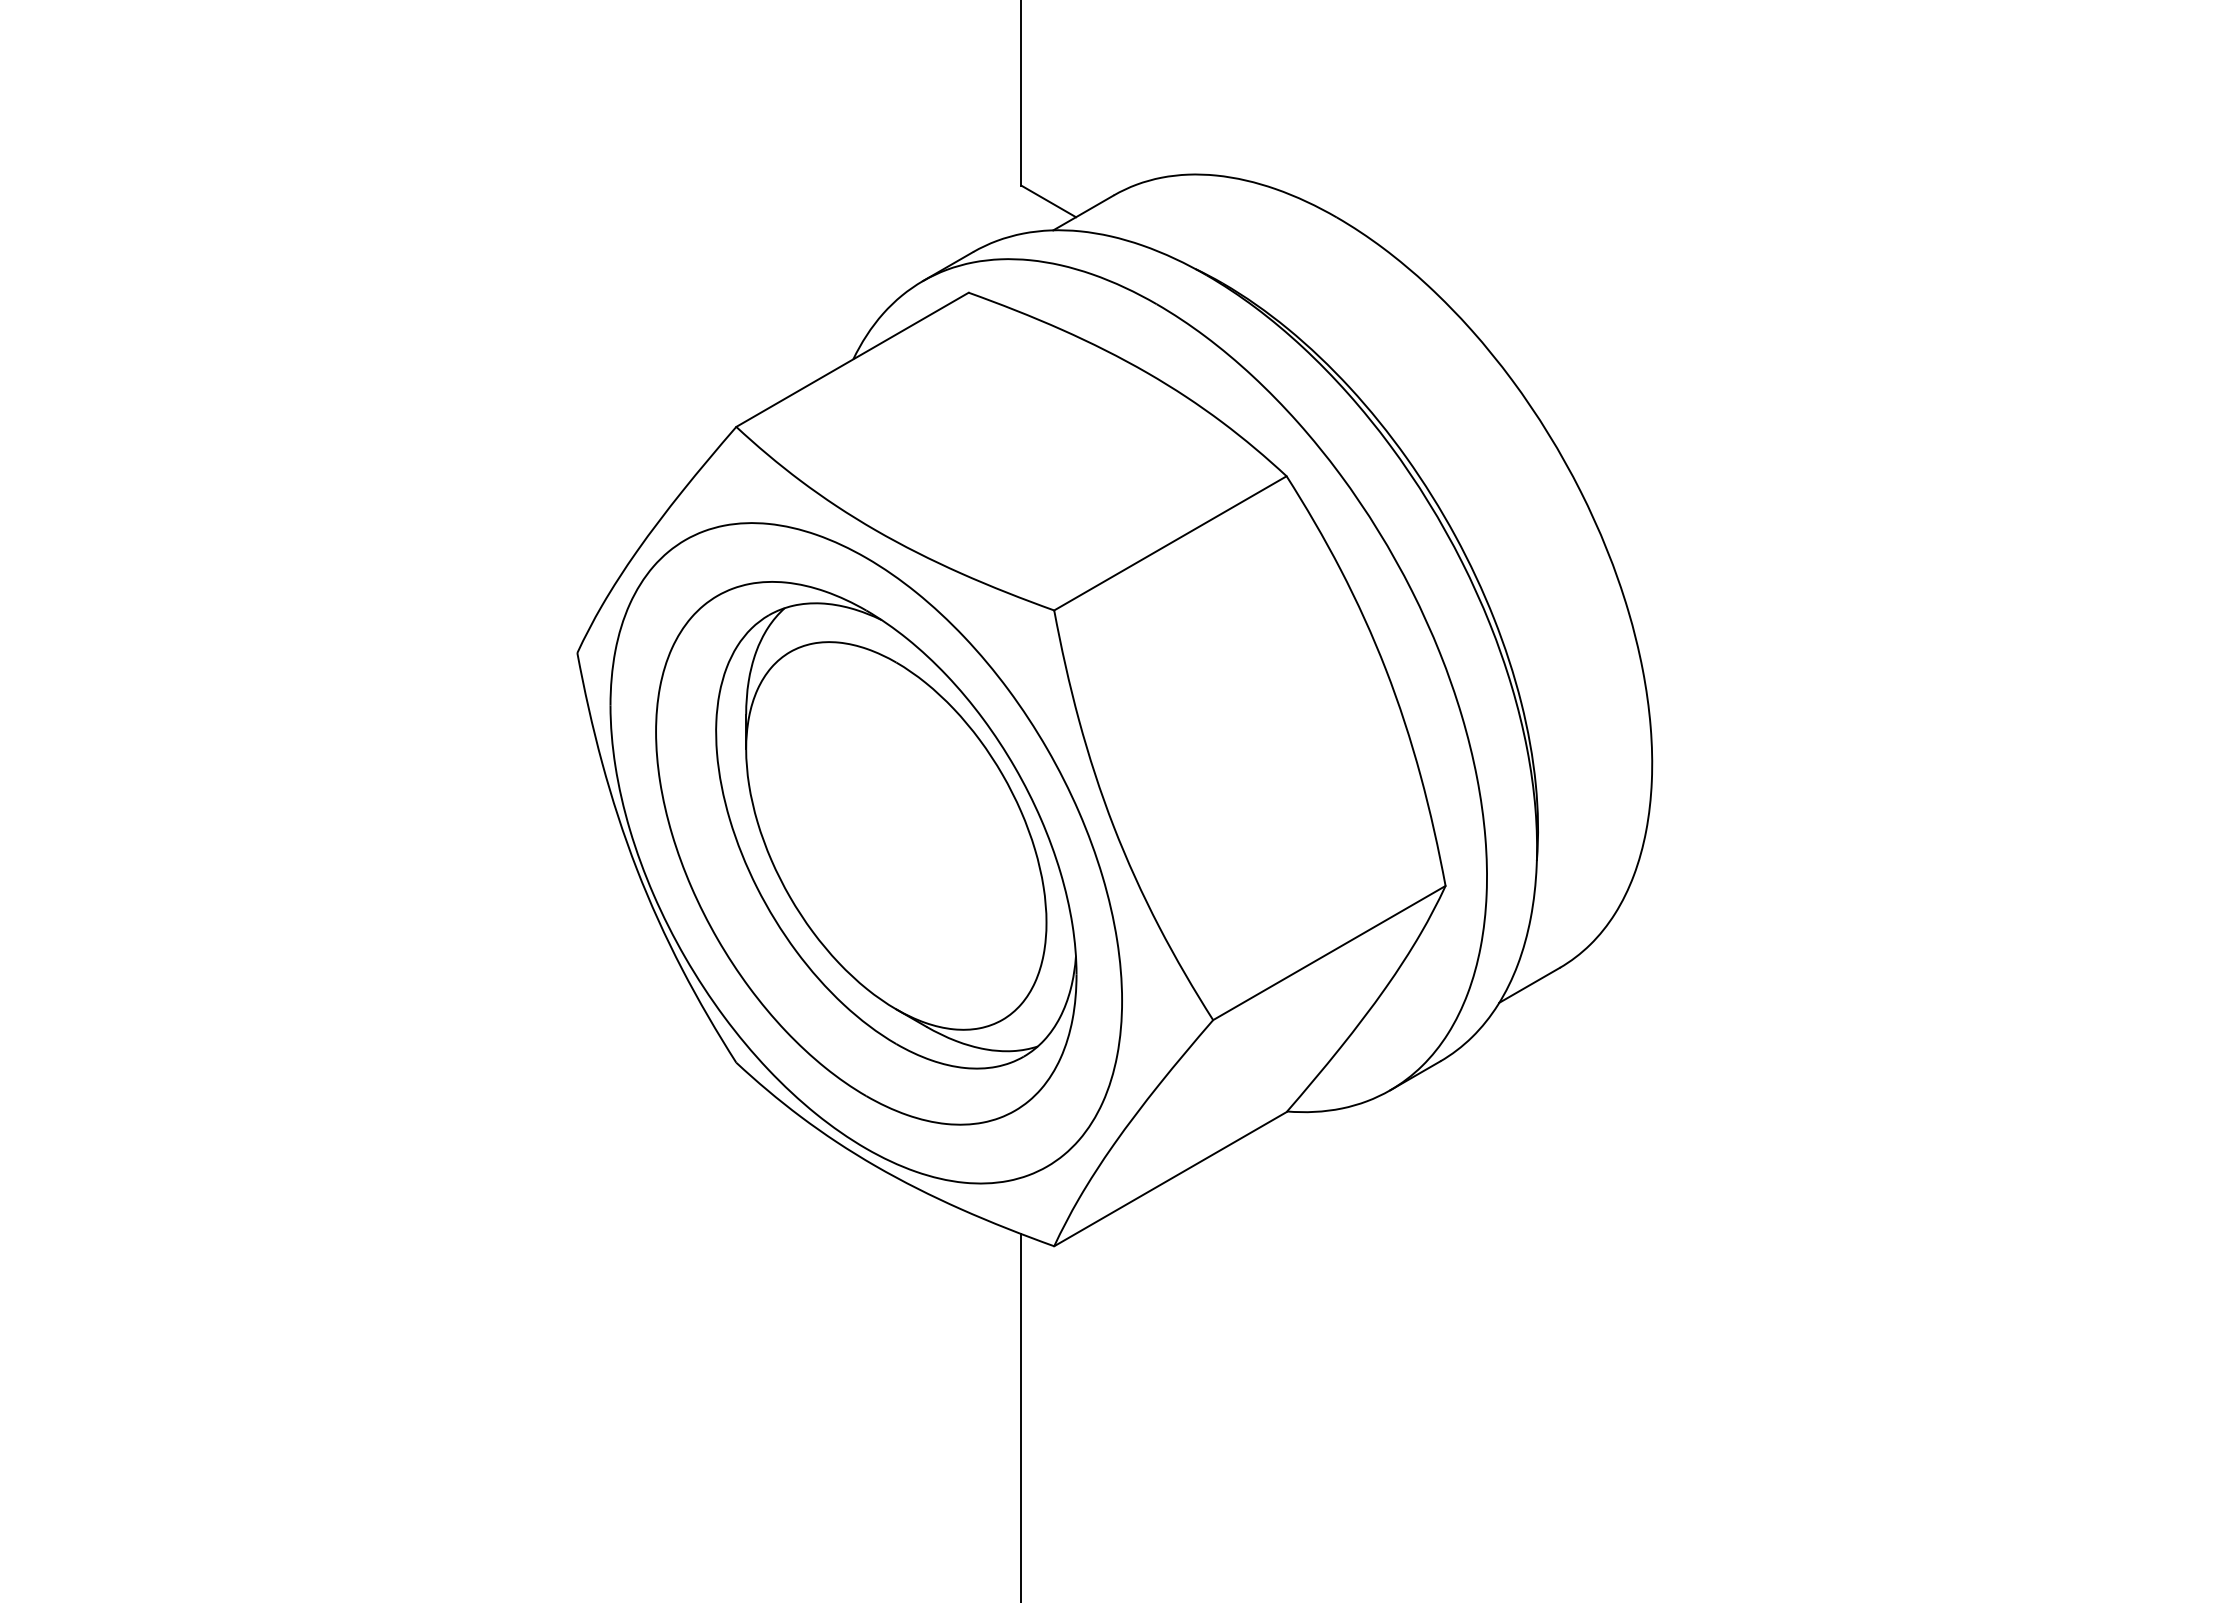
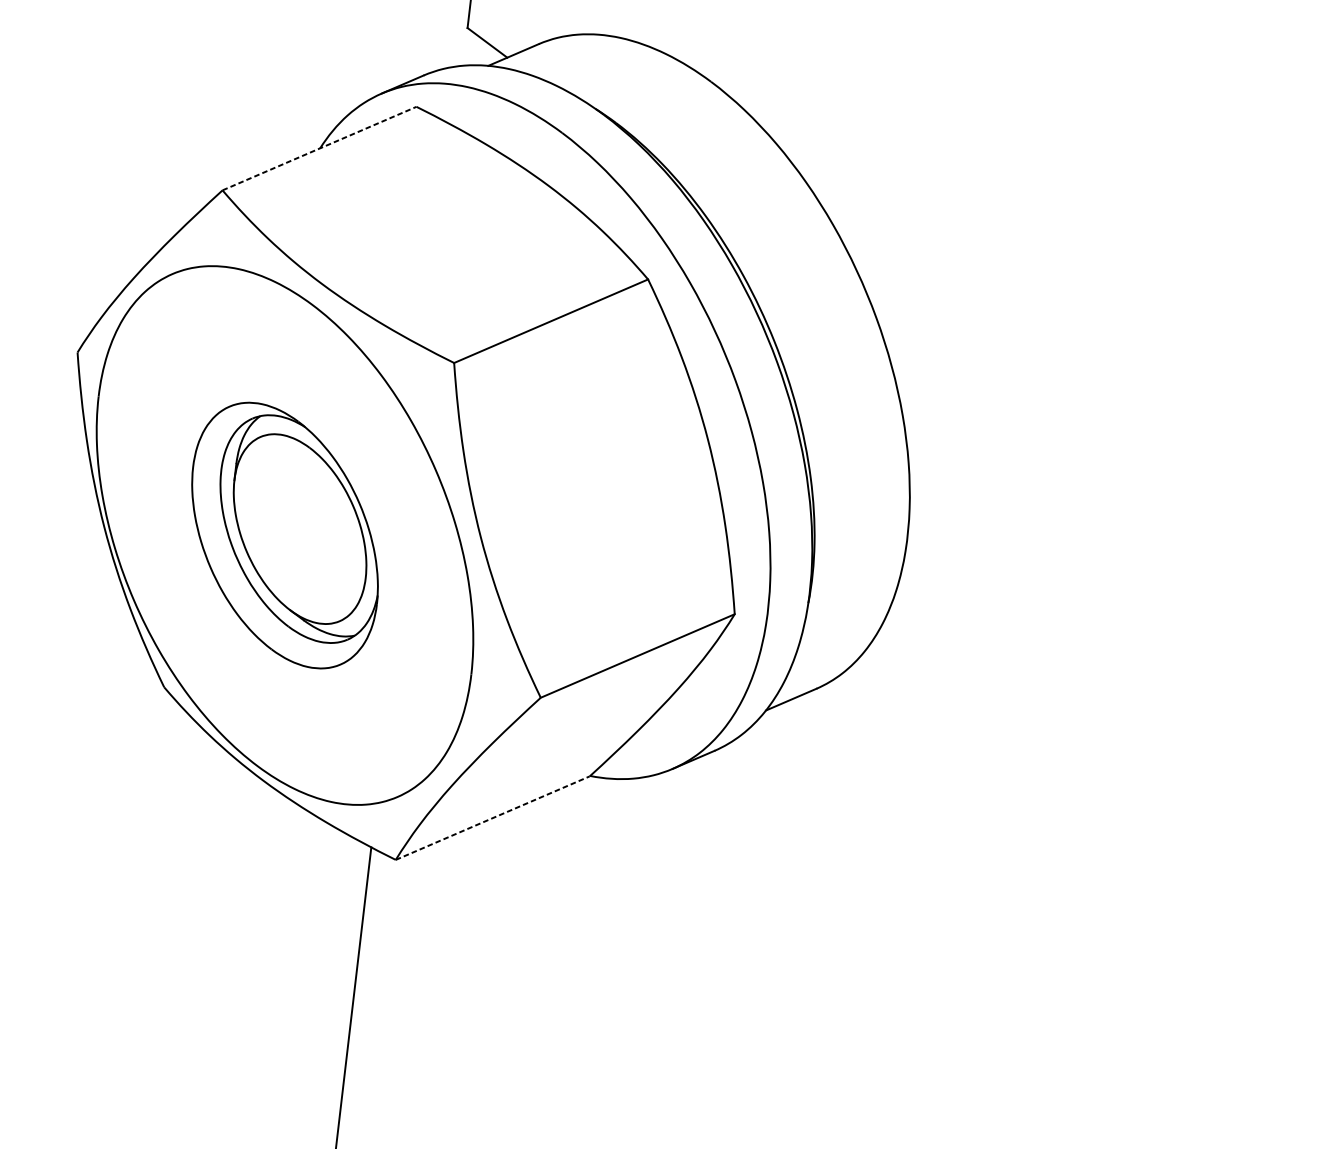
line: (852, 359) -> (319, 148), solid -> dashed
part: (866, 853) -> (285, 535), size x0.6
line: (1170, 1178) -> (492, 817), solid -> dashed

